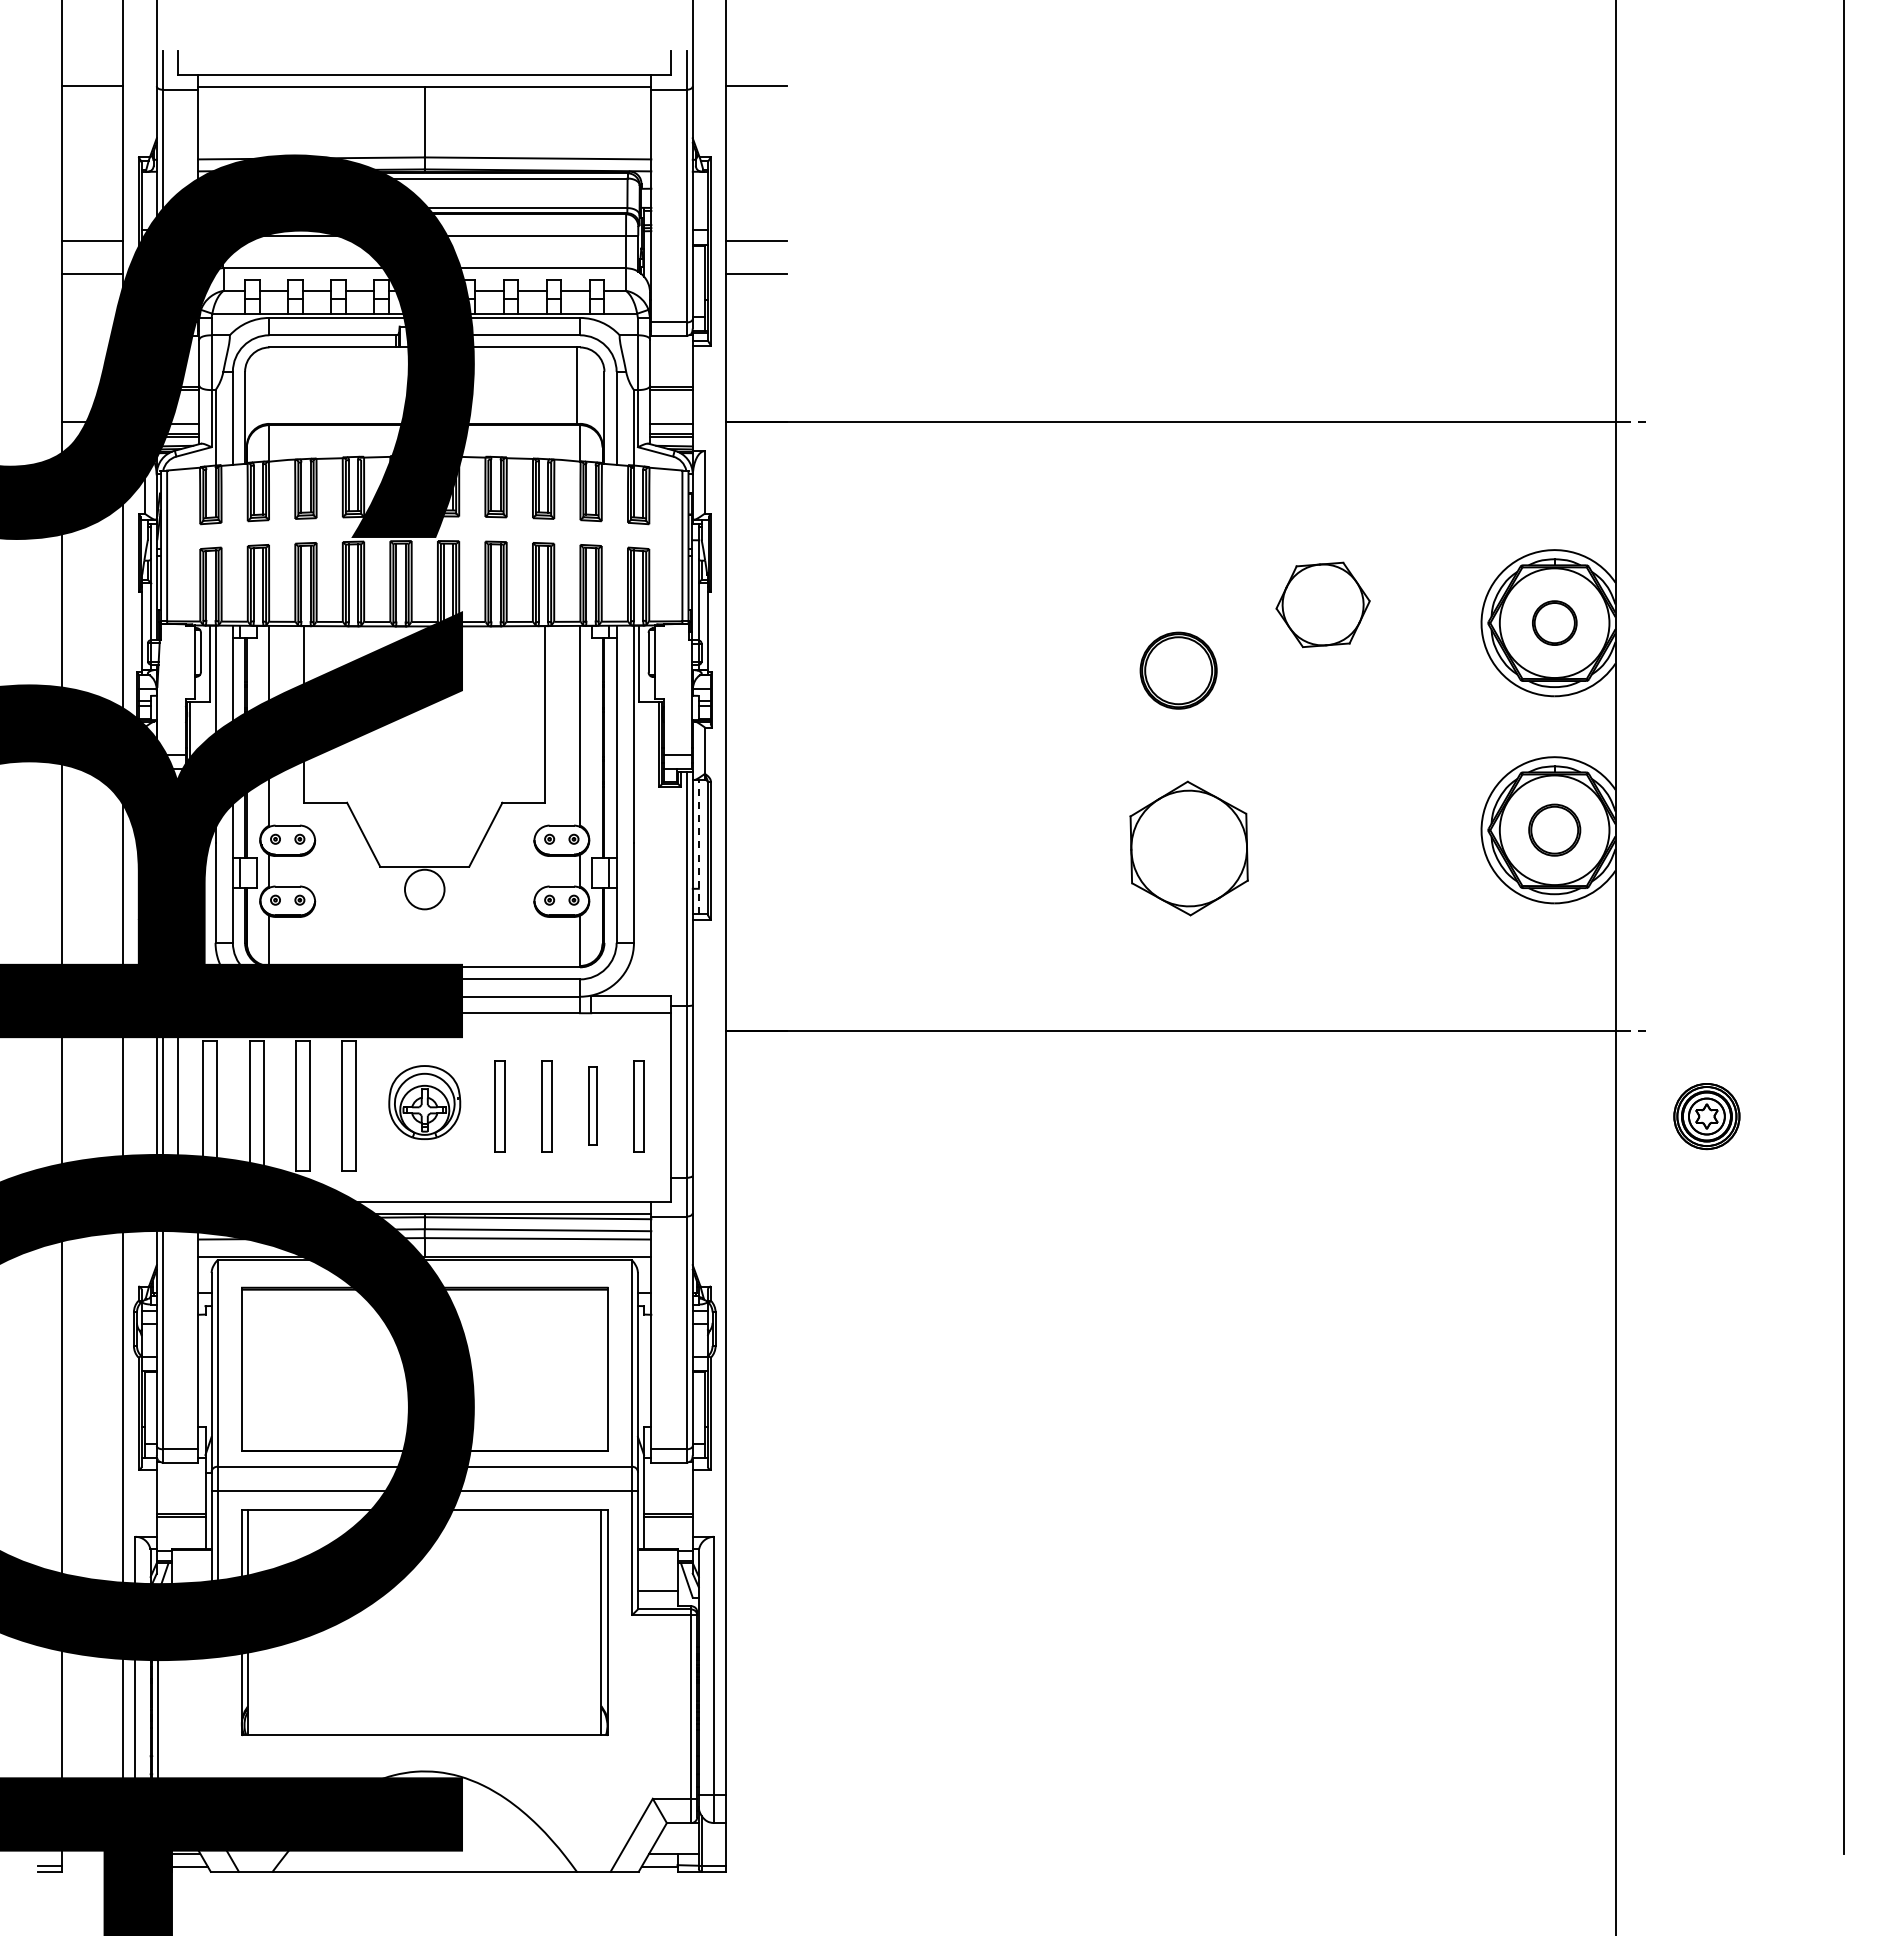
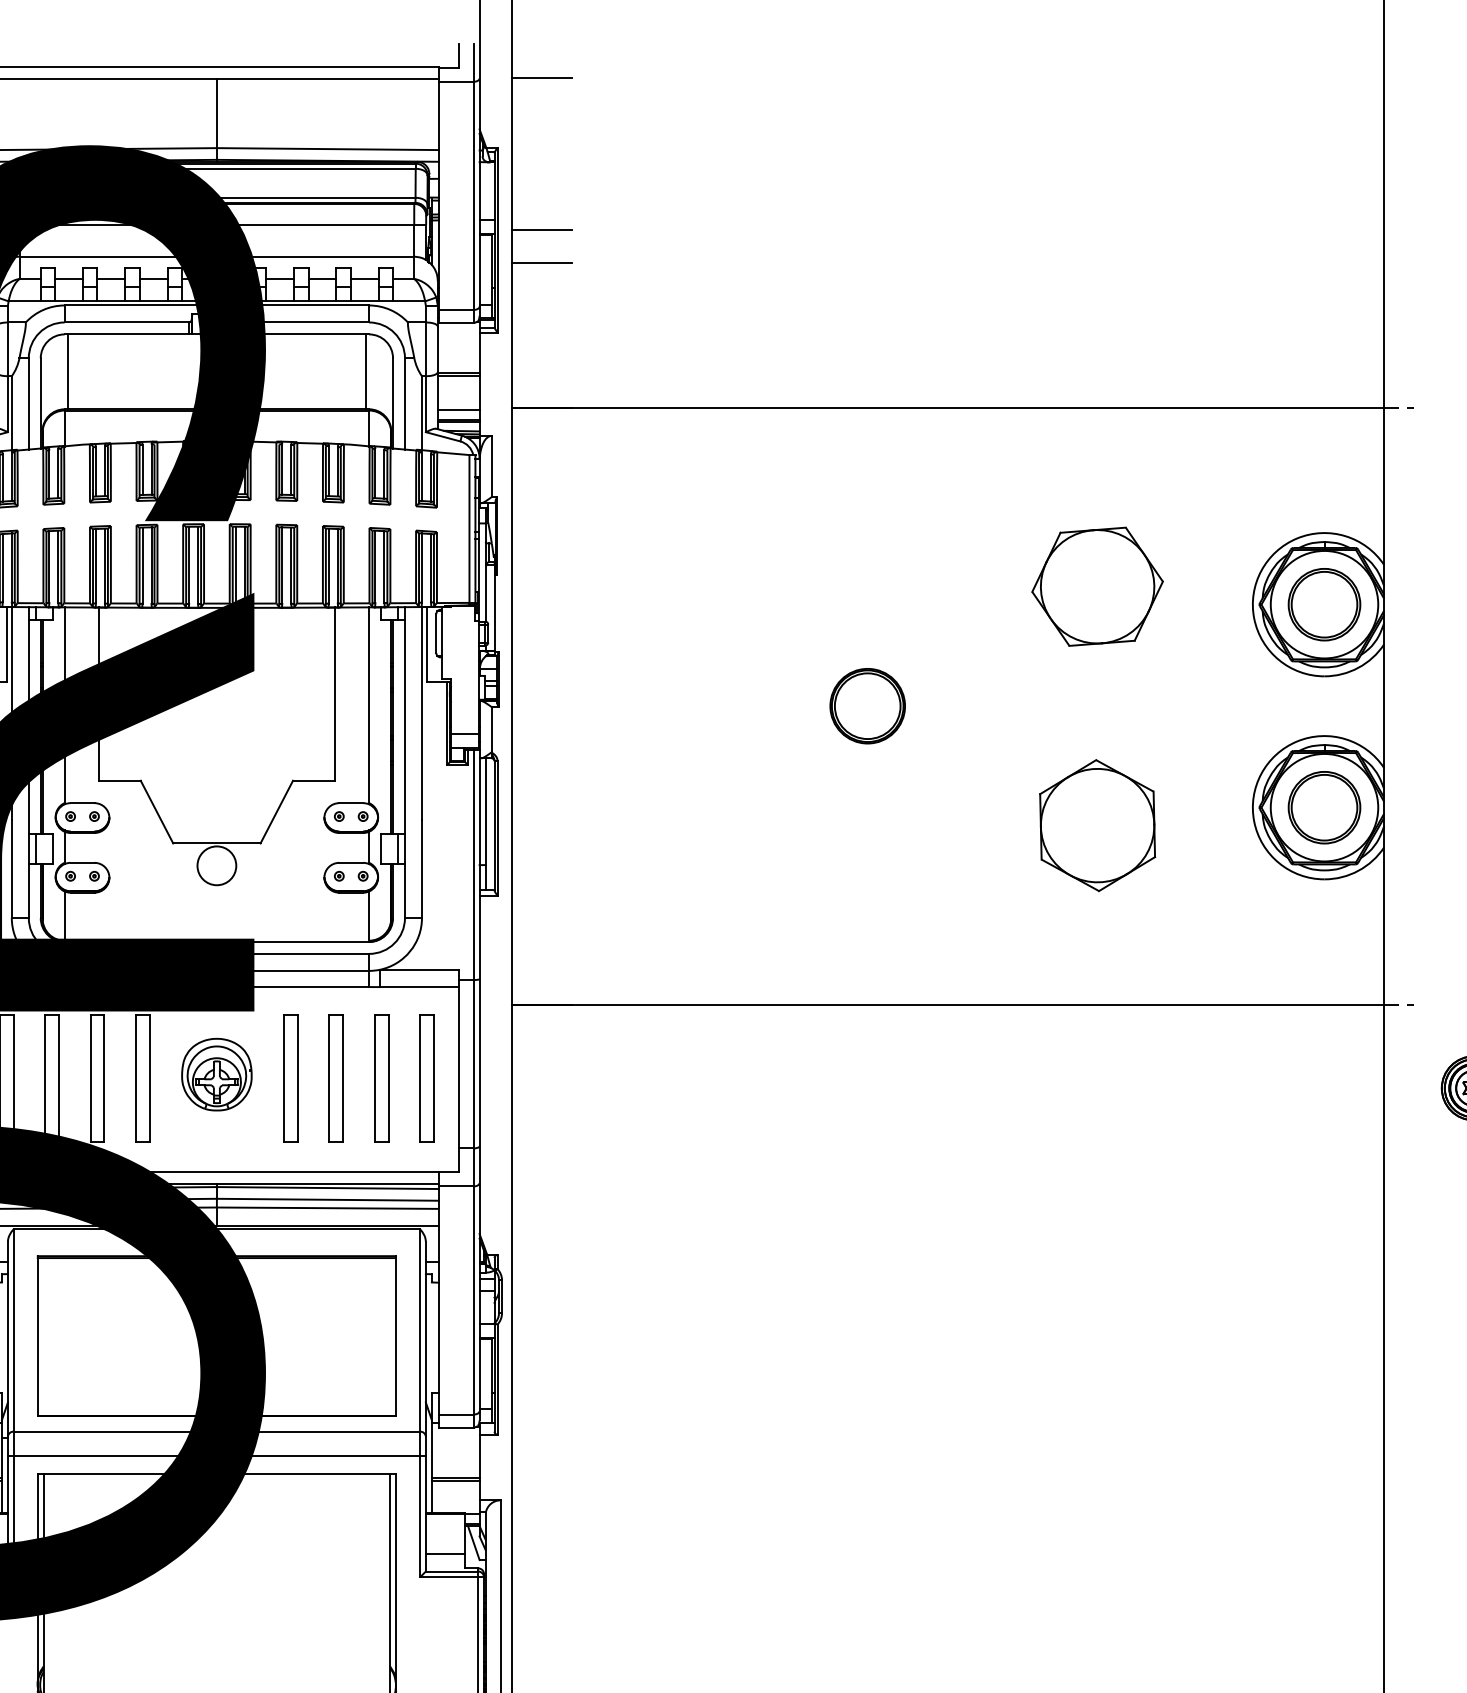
line: (272, 385) -> (67, 371), added
part: (1322, 604) -> (1096, 586), size x1.43
part: (1554, 622) -> (1324, 604), size x1.67
part: (1178, 670) -> (867, 705), moved
part: (1554, 829) -> (1324, 806), size x1.43
line: (698, 846) -> (485, 823), dashed -> solid
part: (1188, 848) -> (1096, 825), moved
part: (499, 1105) -> (290, 1077), size x1.43
part: (546, 1105) -> (336, 1077), size x1.43
part: (592, 1105) -> (381, 1077), size x1.67
part: (638, 1105) -> (426, 1077), size x1.43

